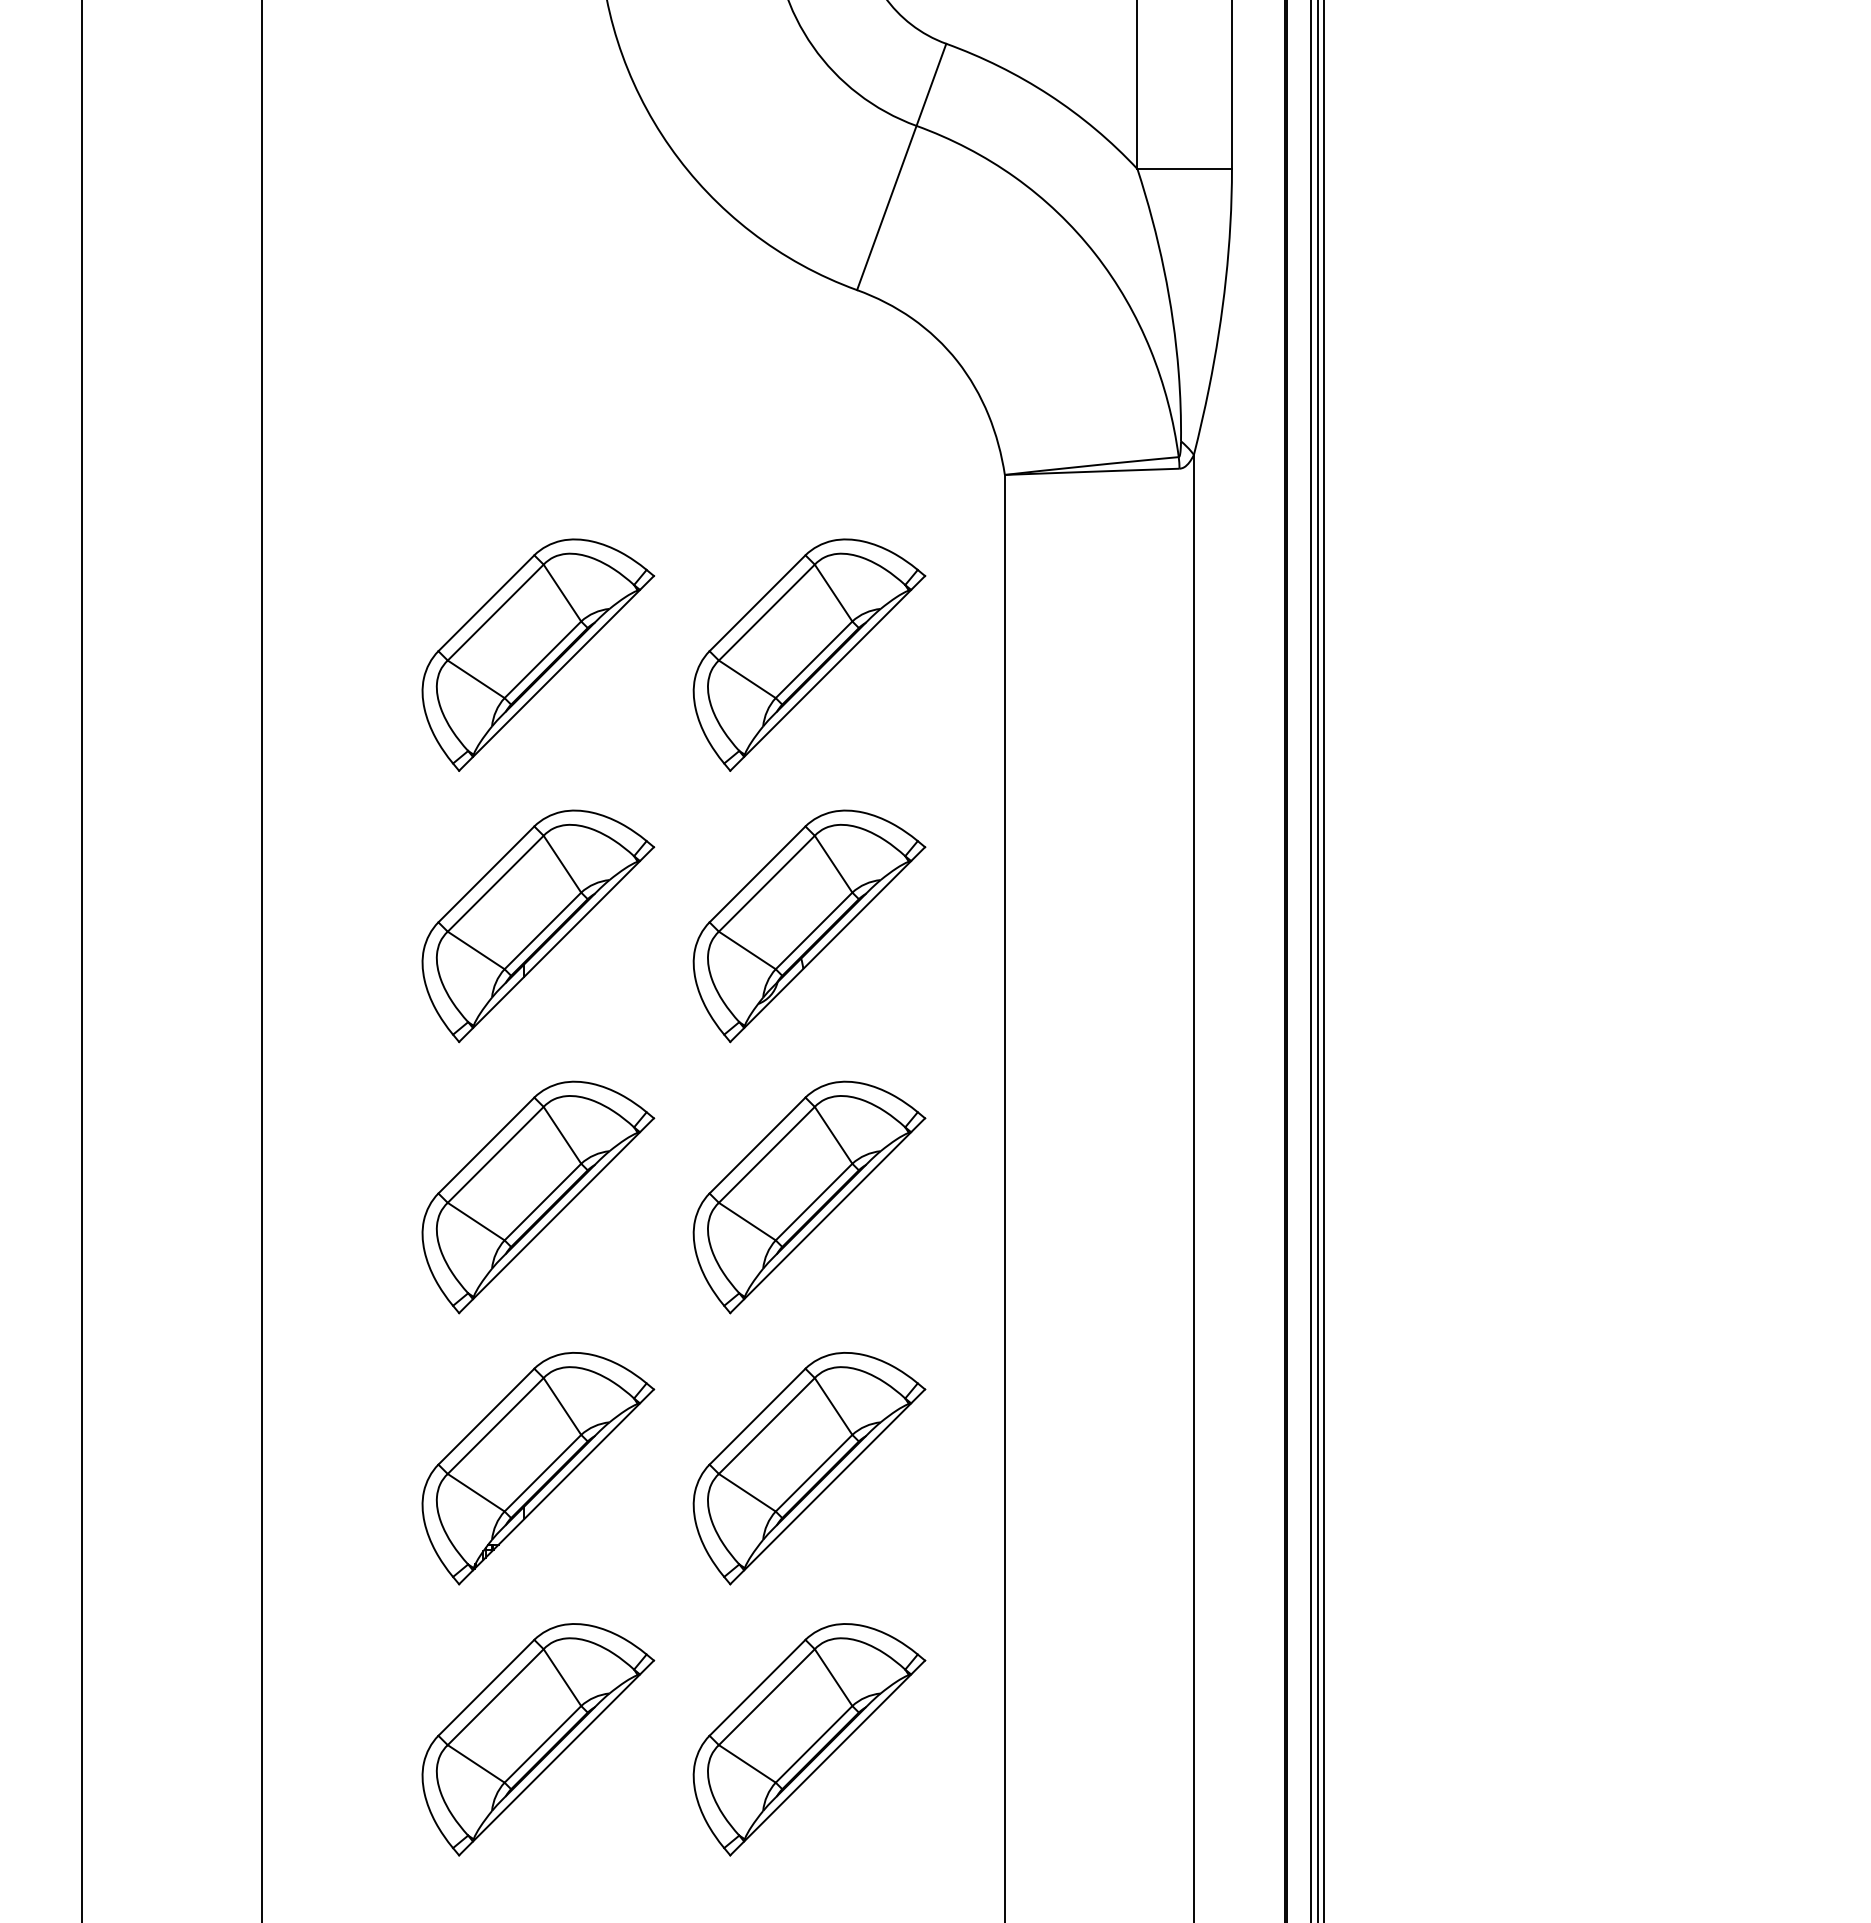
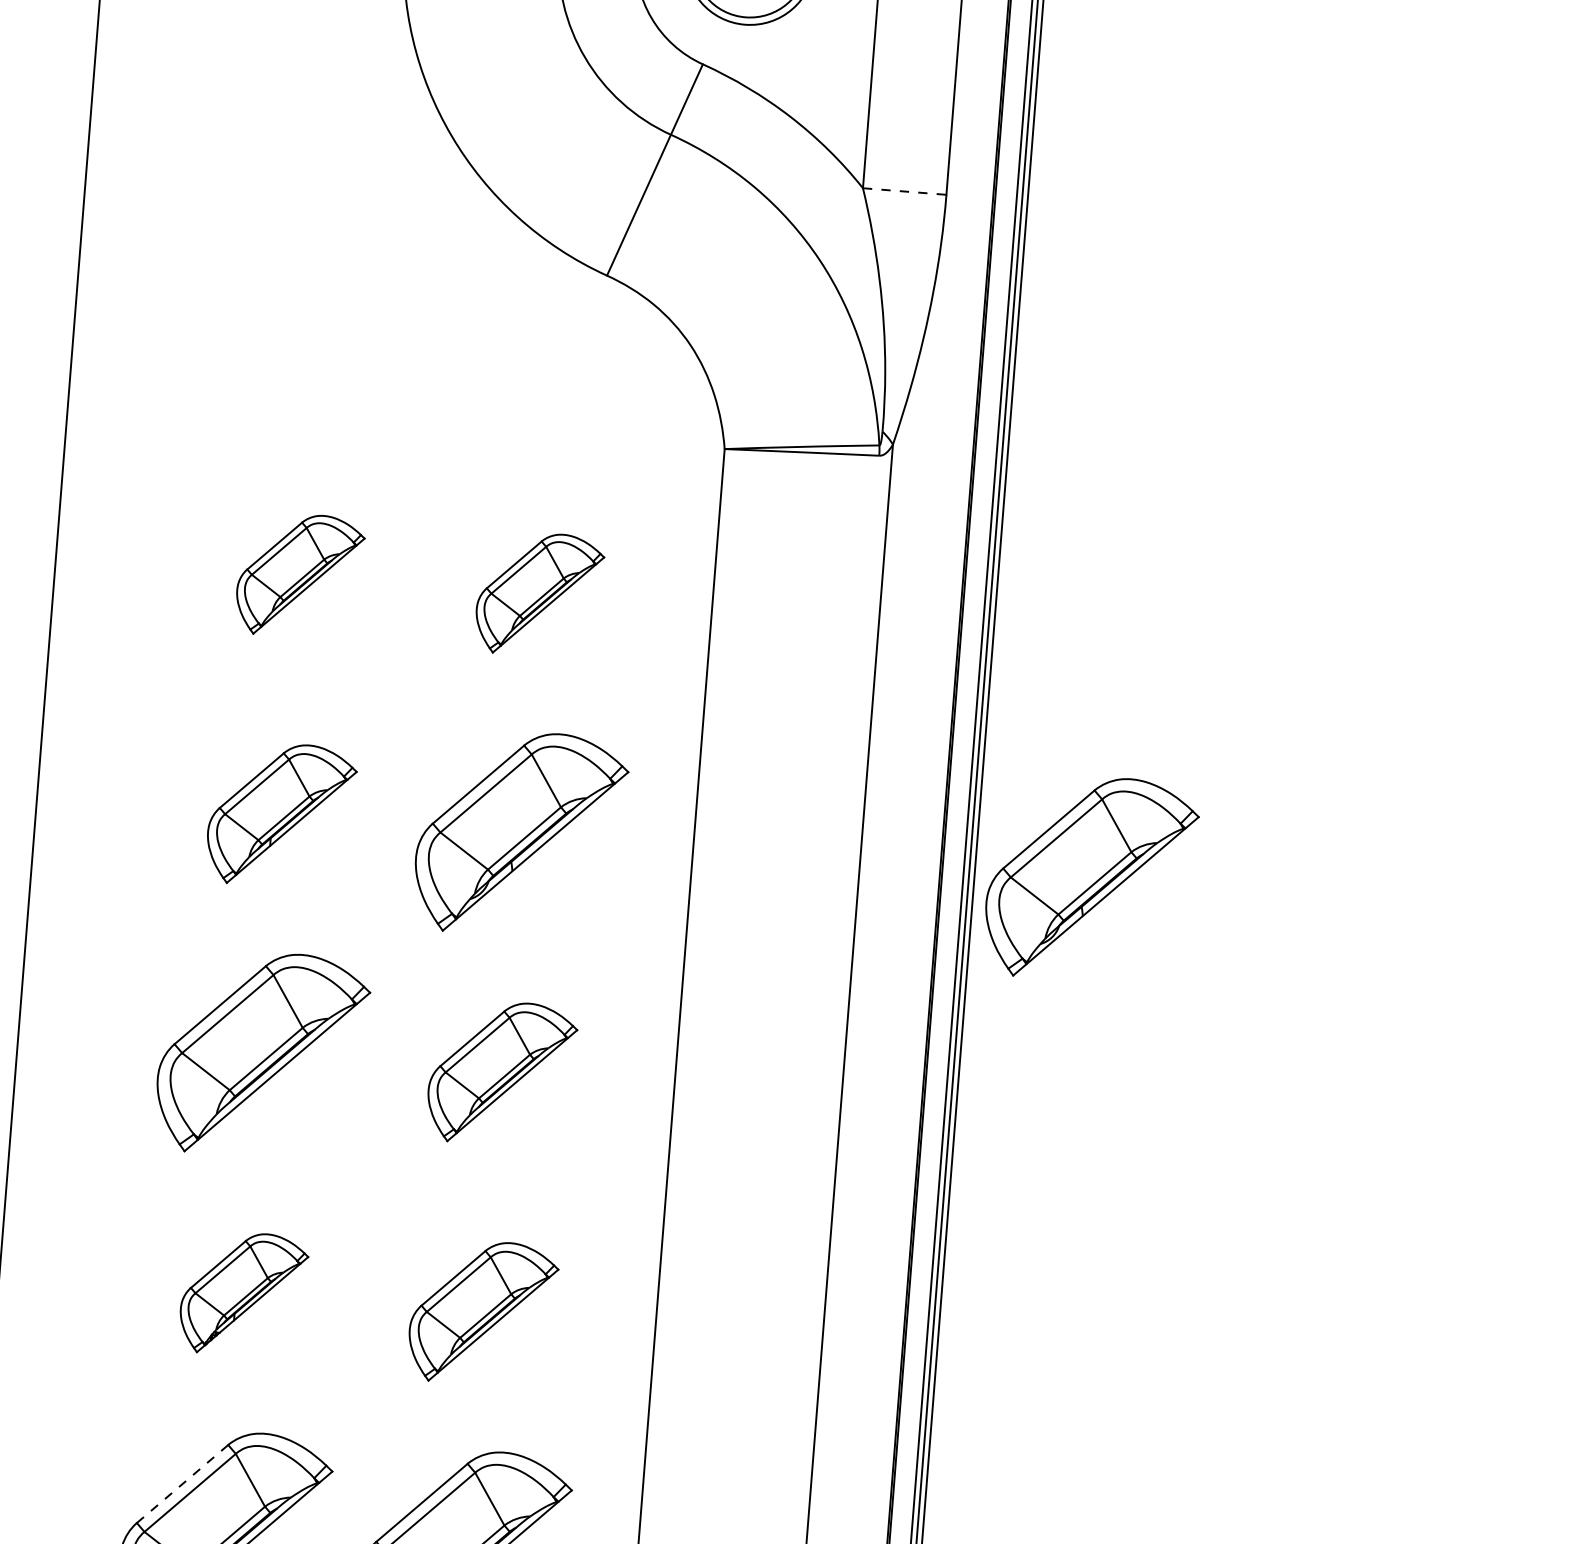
line: (1185, 169) -> (905, 191), solid -> dashed
part: (537, 654) -> (299, 575), size x0.6
part: (809, 654) -> (539, 594), size x0.6
part: (538, 926) -> (281, 815), size x0.7
part: (1455, 926) -> (1091, 879), added
part: (809, 1197) -> (501, 1073), size x0.7
part: (538, 1468) -> (243, 1293), size x0.6
part: (809, 1468) -> (483, 1312), size x0.7
line: (486, 1687) -> (182, 1483), solid -> dashed

